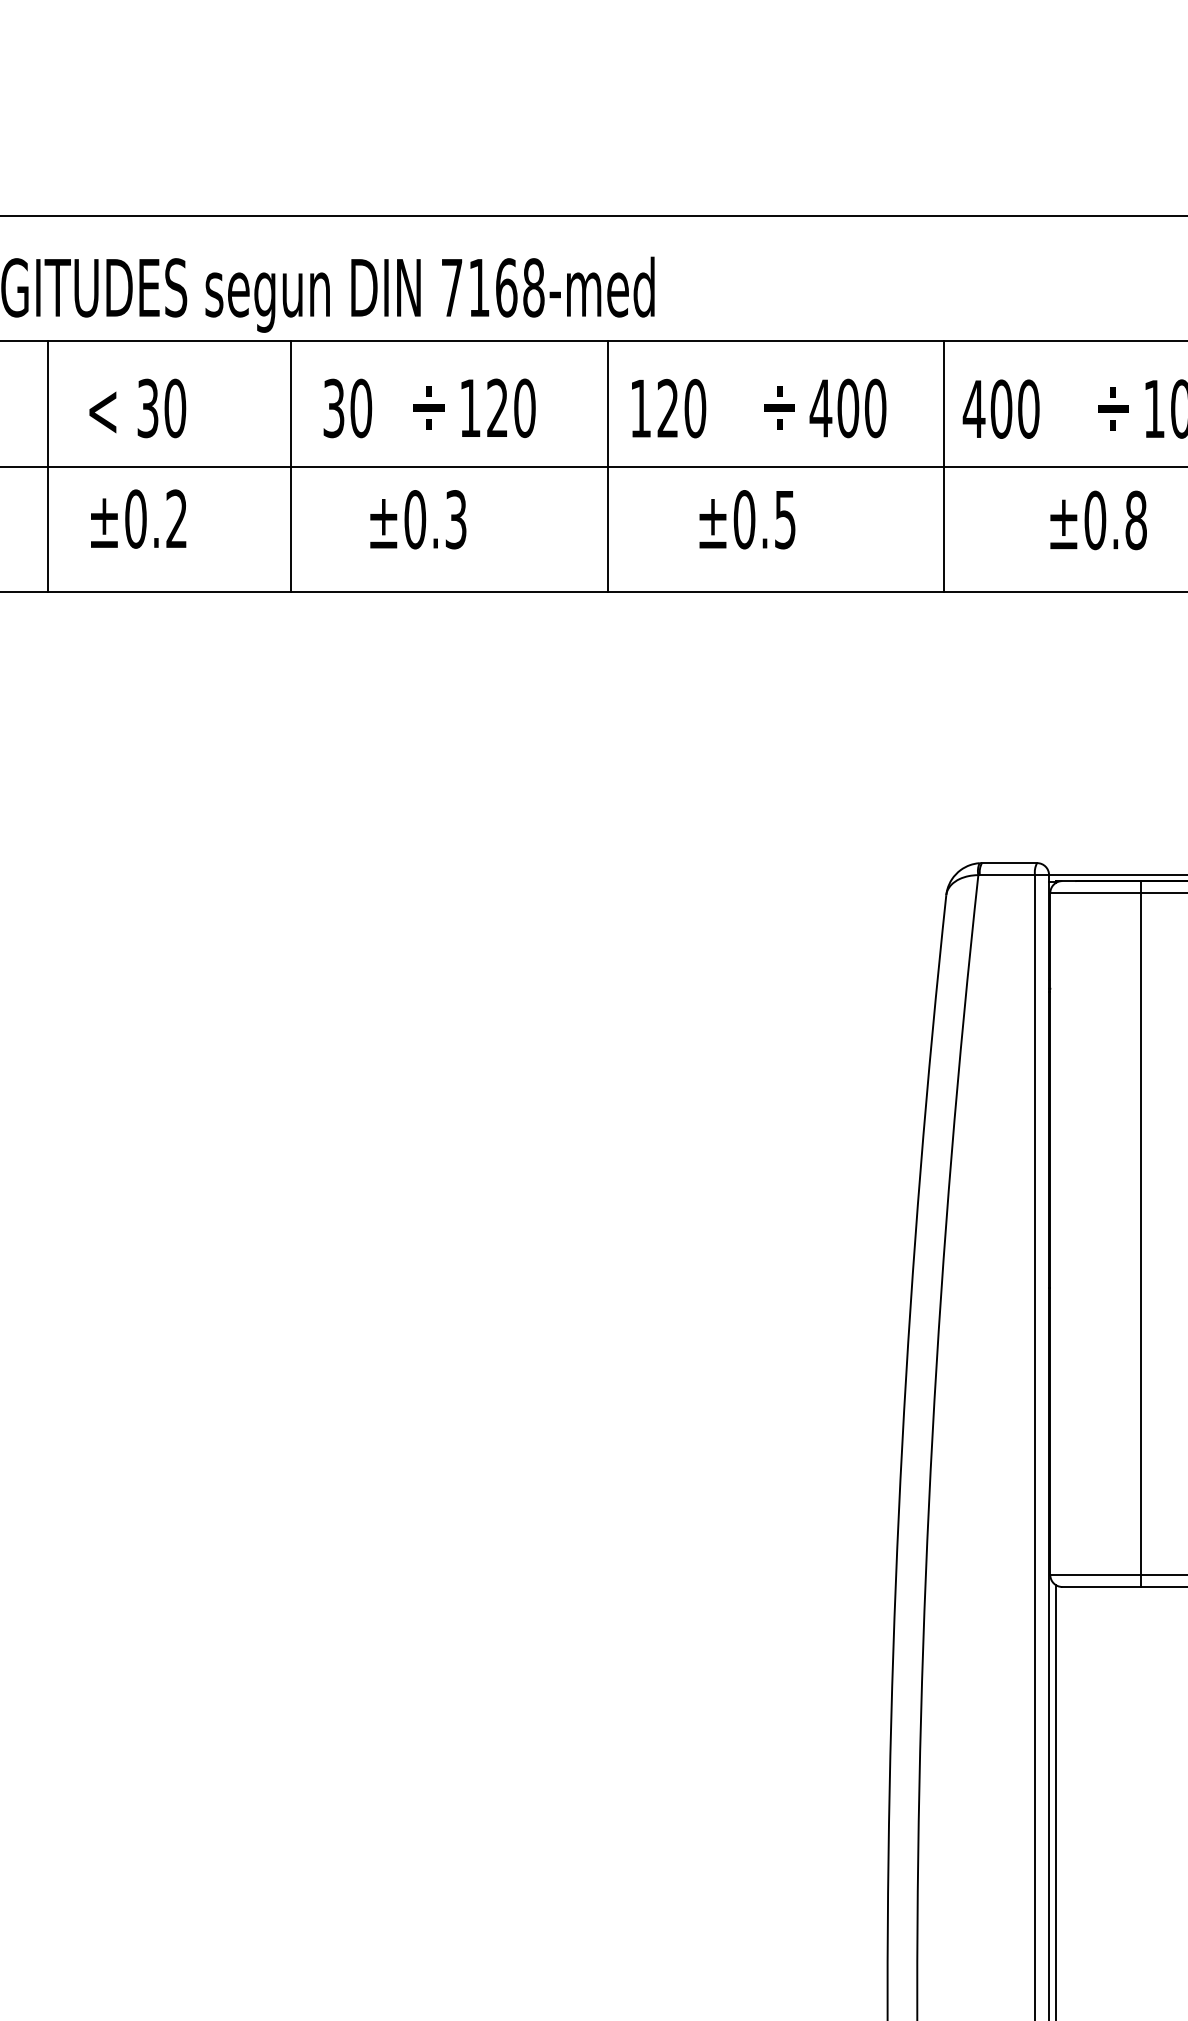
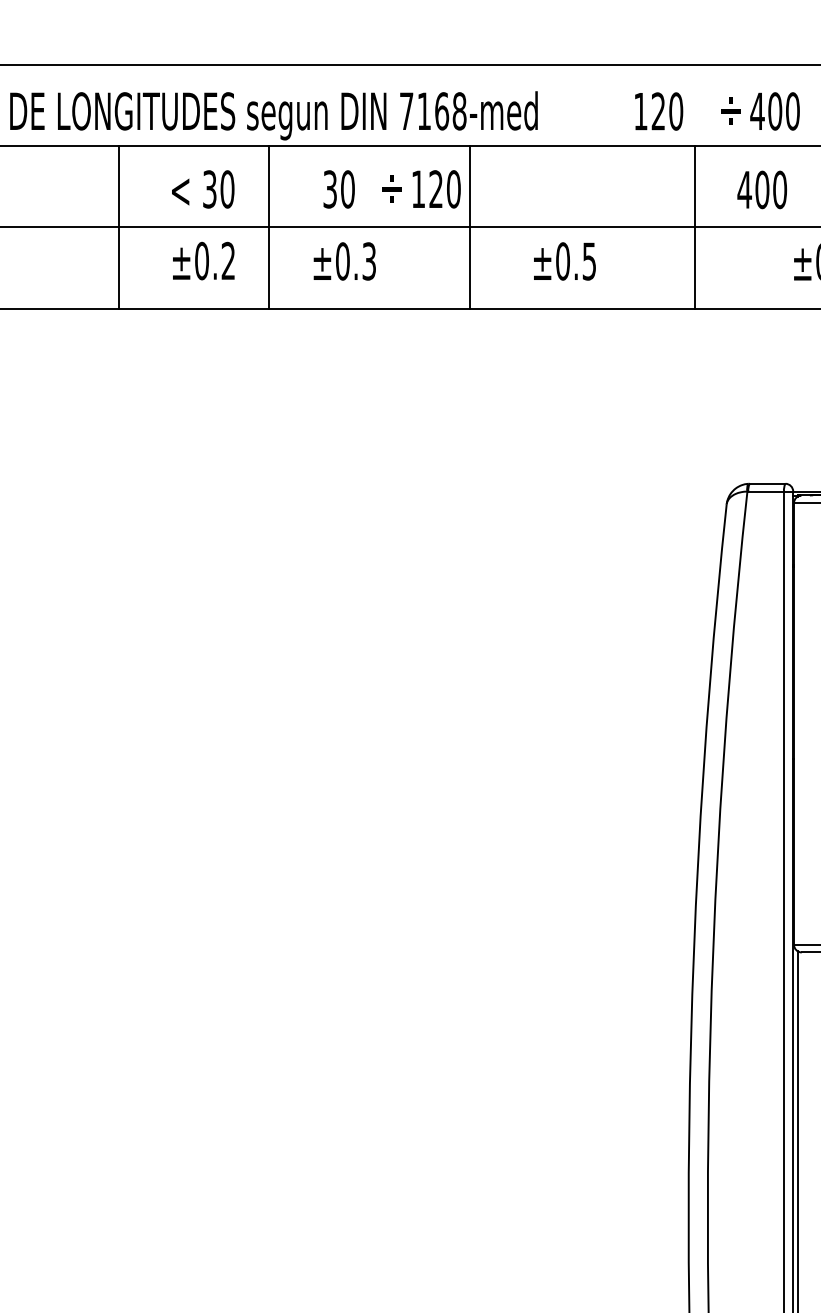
text: (759, 408) -> (717, 111), moved
line: (48, 465) -> (119, 226), moved
line: (291, 465) -> (268, 226), moved
line: (607, 465) -> (469, 226), moved
line: (942, 465) -> (694, 226), moved
text: (417, 519) -> (344, 261), moved
text: (746, 519) -> (564, 261), moved

